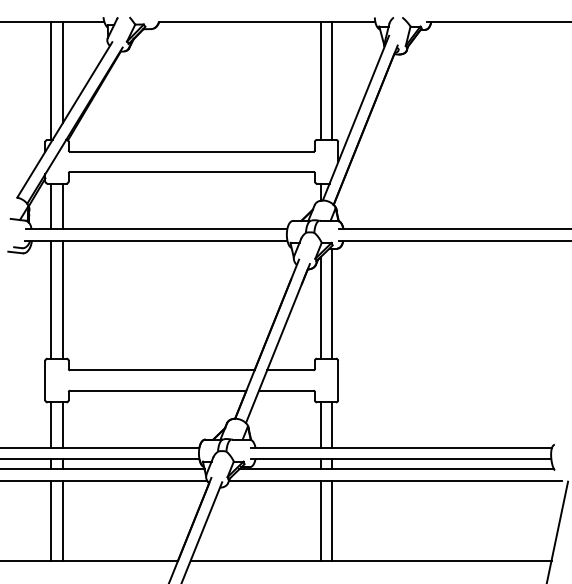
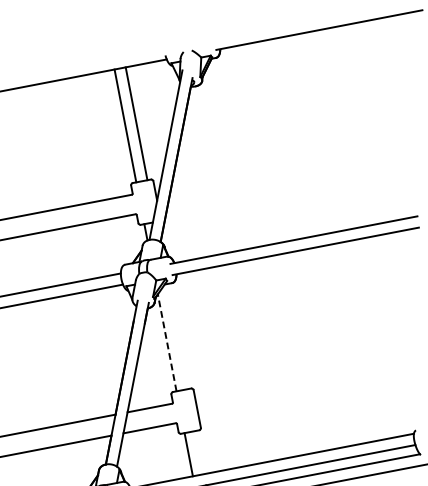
line: (332, 303) -> (177, 336), removed
line: (320, 307) -> (166, 342), solid -> dashed
line: (332, 424) -> (199, 452), removed

